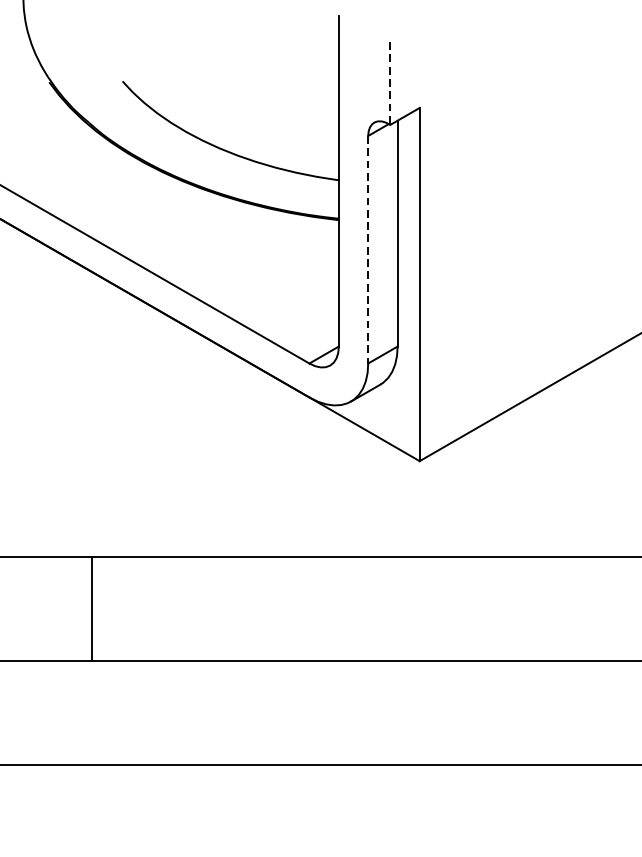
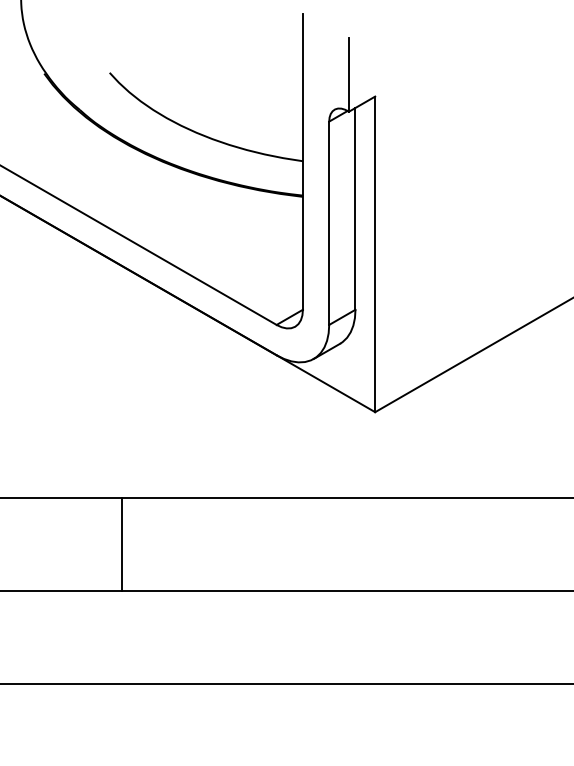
line: (389, 84) -> (348, 75), dashed -> solid
line: (368, 249) -> (329, 223), dashed -> solid
line: (92, 608) -> (122, 543), moved

